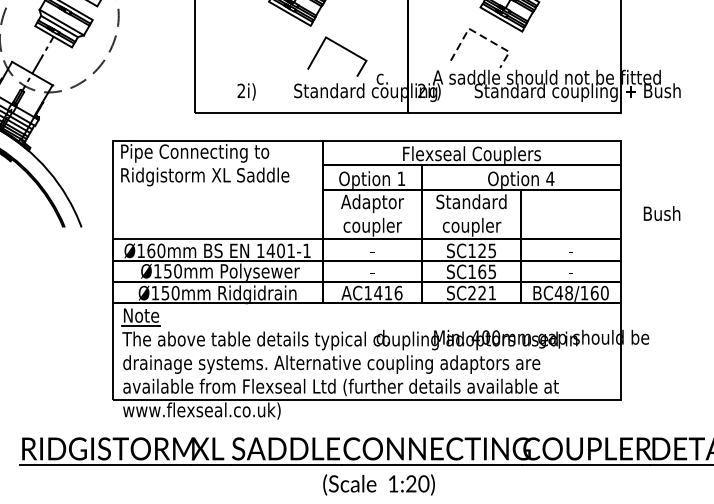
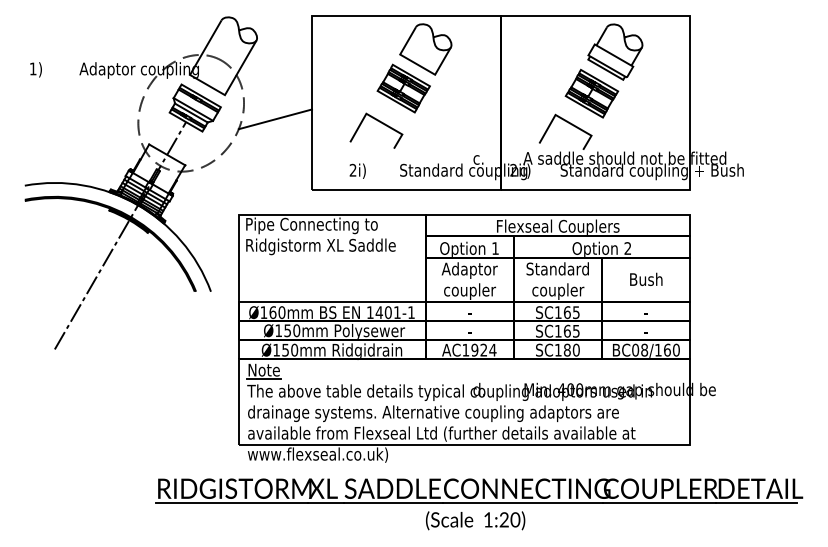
line: (154, 33) -> (275, 119), added
line: (481, 36) -> (566, 121), dashed -> solid
line: (344, 49) -> (382, 124), moved
text: (549, 178) -> (627, 248), 4 -> 2
text: (662, 212) -> (646, 278), moved
text: (481, 250) -> (566, 312), SC125 -> SC165
text: (387, 292) -> (483, 349), AC1416 -> AC1924
text: (482, 292) -> (567, 349), SC221 -> SC180
text: (558, 292) -> (635, 349), BC48/160 -> BC08/160

